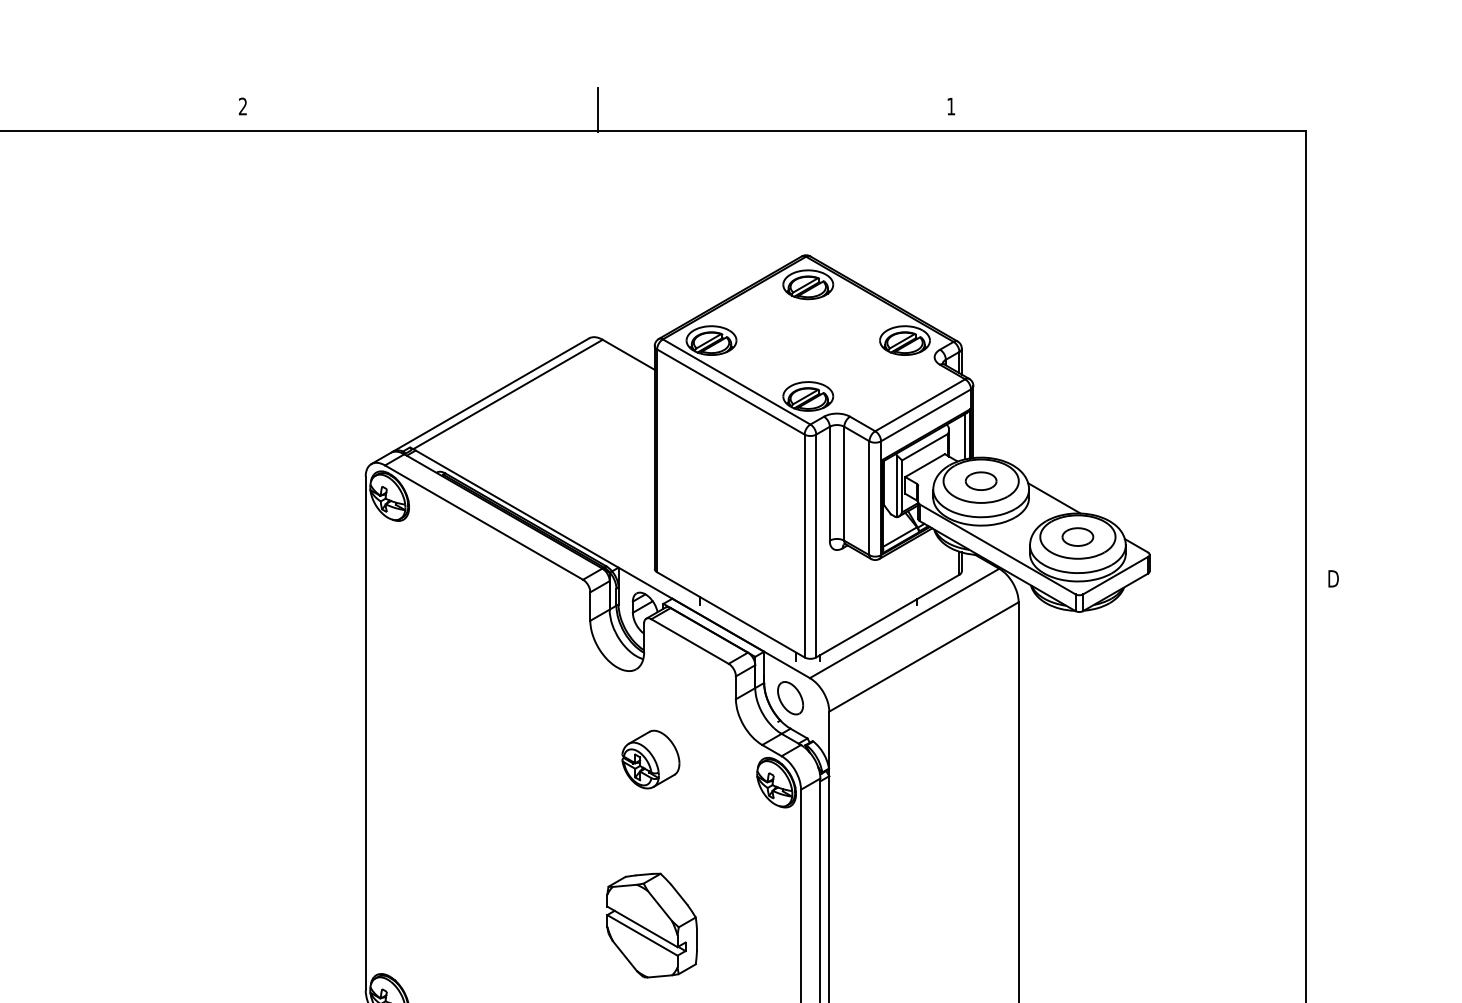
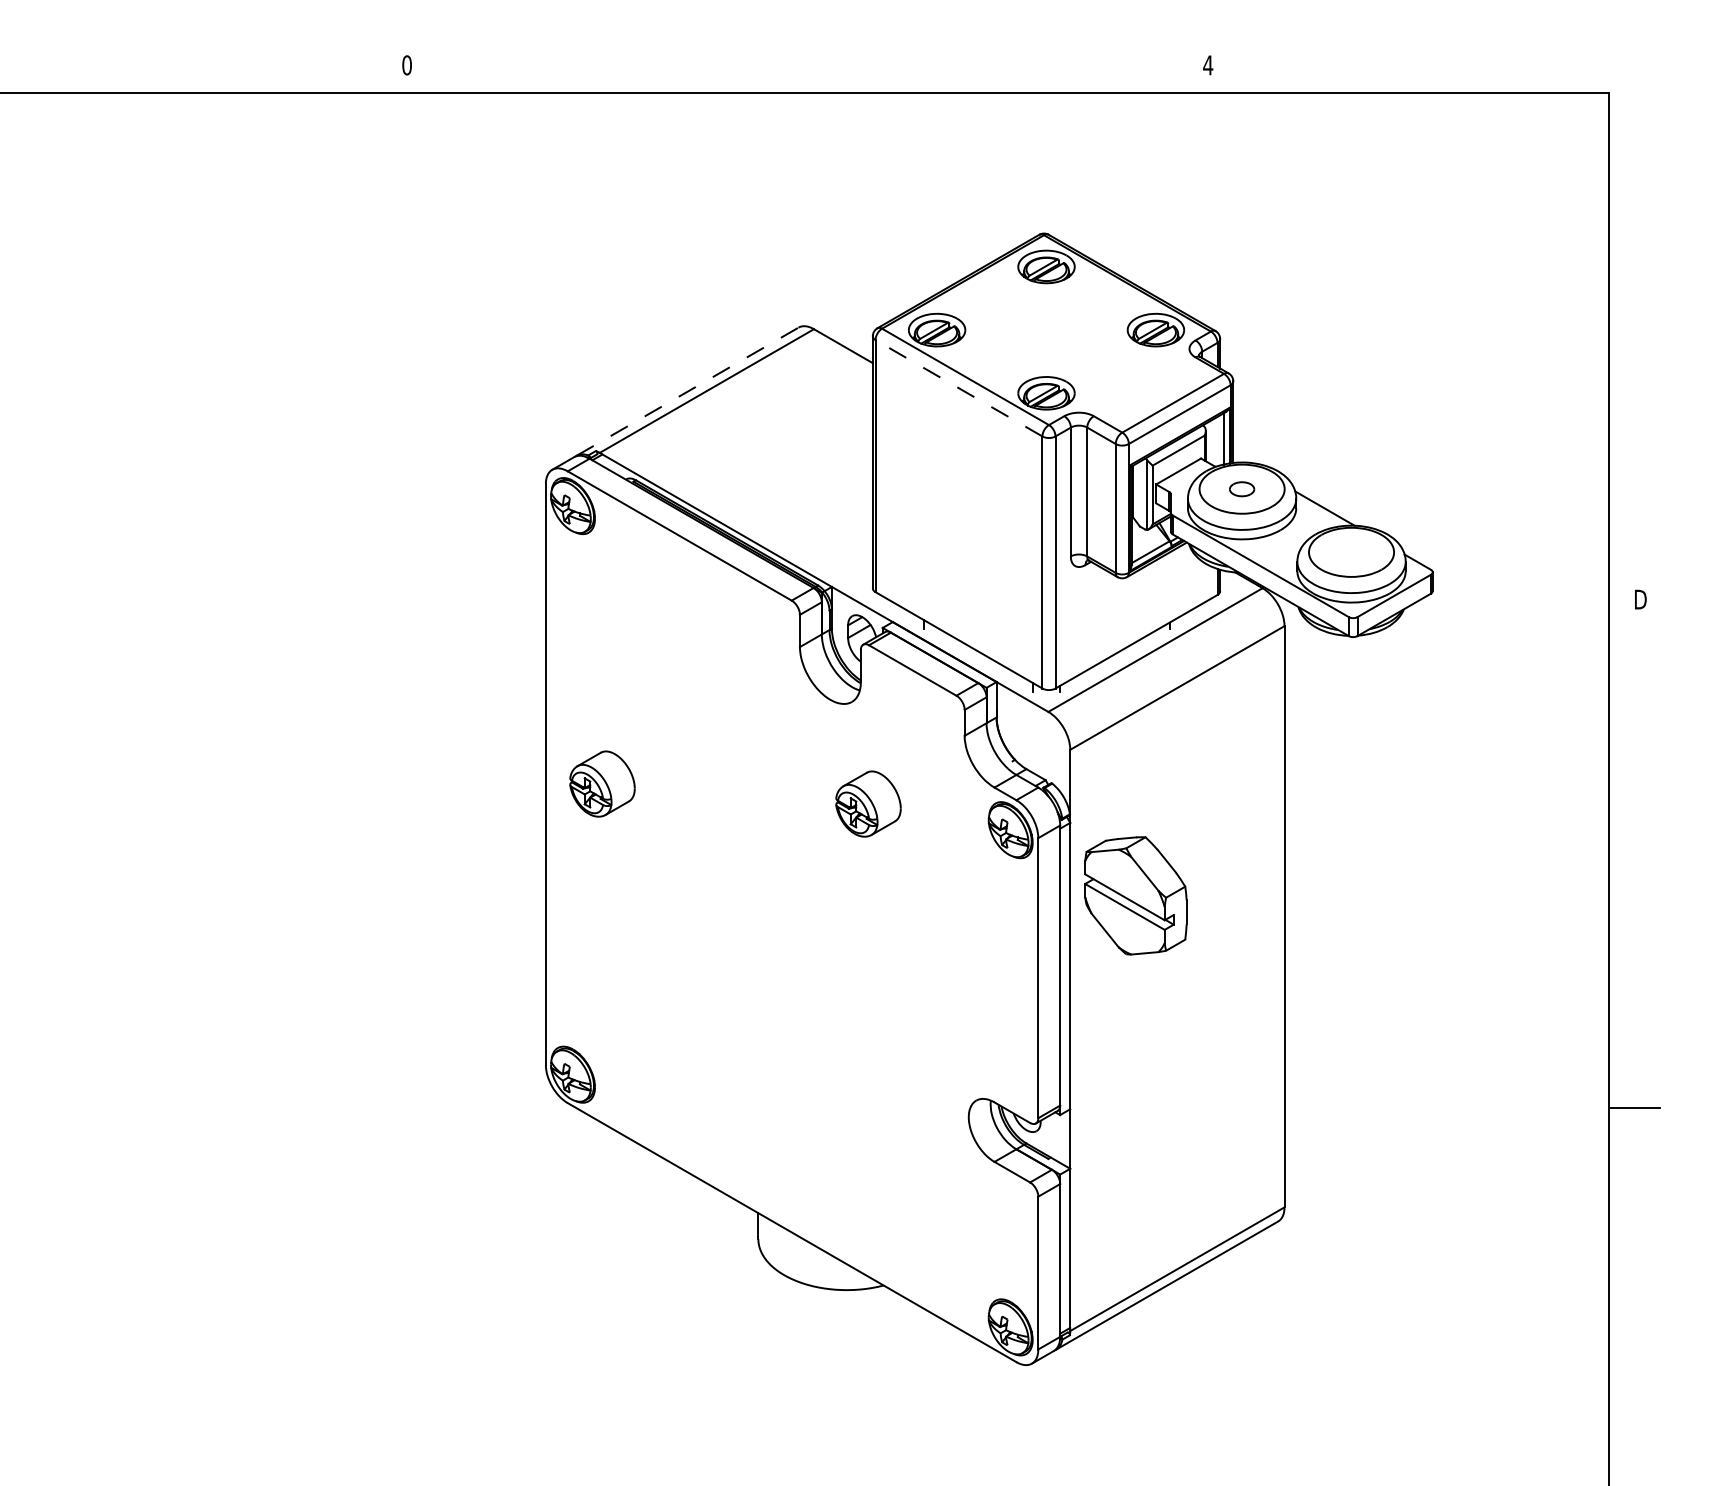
text: (242, 106) -> (406, 65), 2 -> 0
text: (951, 106) -> (1208, 65), 1 -> 4
line: (597, 109) -> (808, 68), removed
line: (730, 392) -> (958, 388), solid -> dashed
line: (491, 394) -> (688, 391), solid -> dashed
part: (980, 481) -> (1241, 489), size x0.7
part: (1077, 537) -> (1351, 552), removed
part: (790, 698) -> (1026, 734), removed
part: (415, 741) -> (602, 783), added
part: (651, 925) -> (1135, 895), moved

